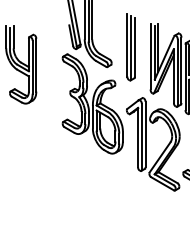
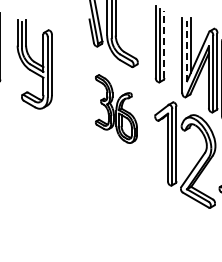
line: (135, 47) -> (164, 44), solid -> dashed
line: (154, 53) -> (186, 51), solid -> dashed
part: (92, 103) -> (116, 108), size x0.6

